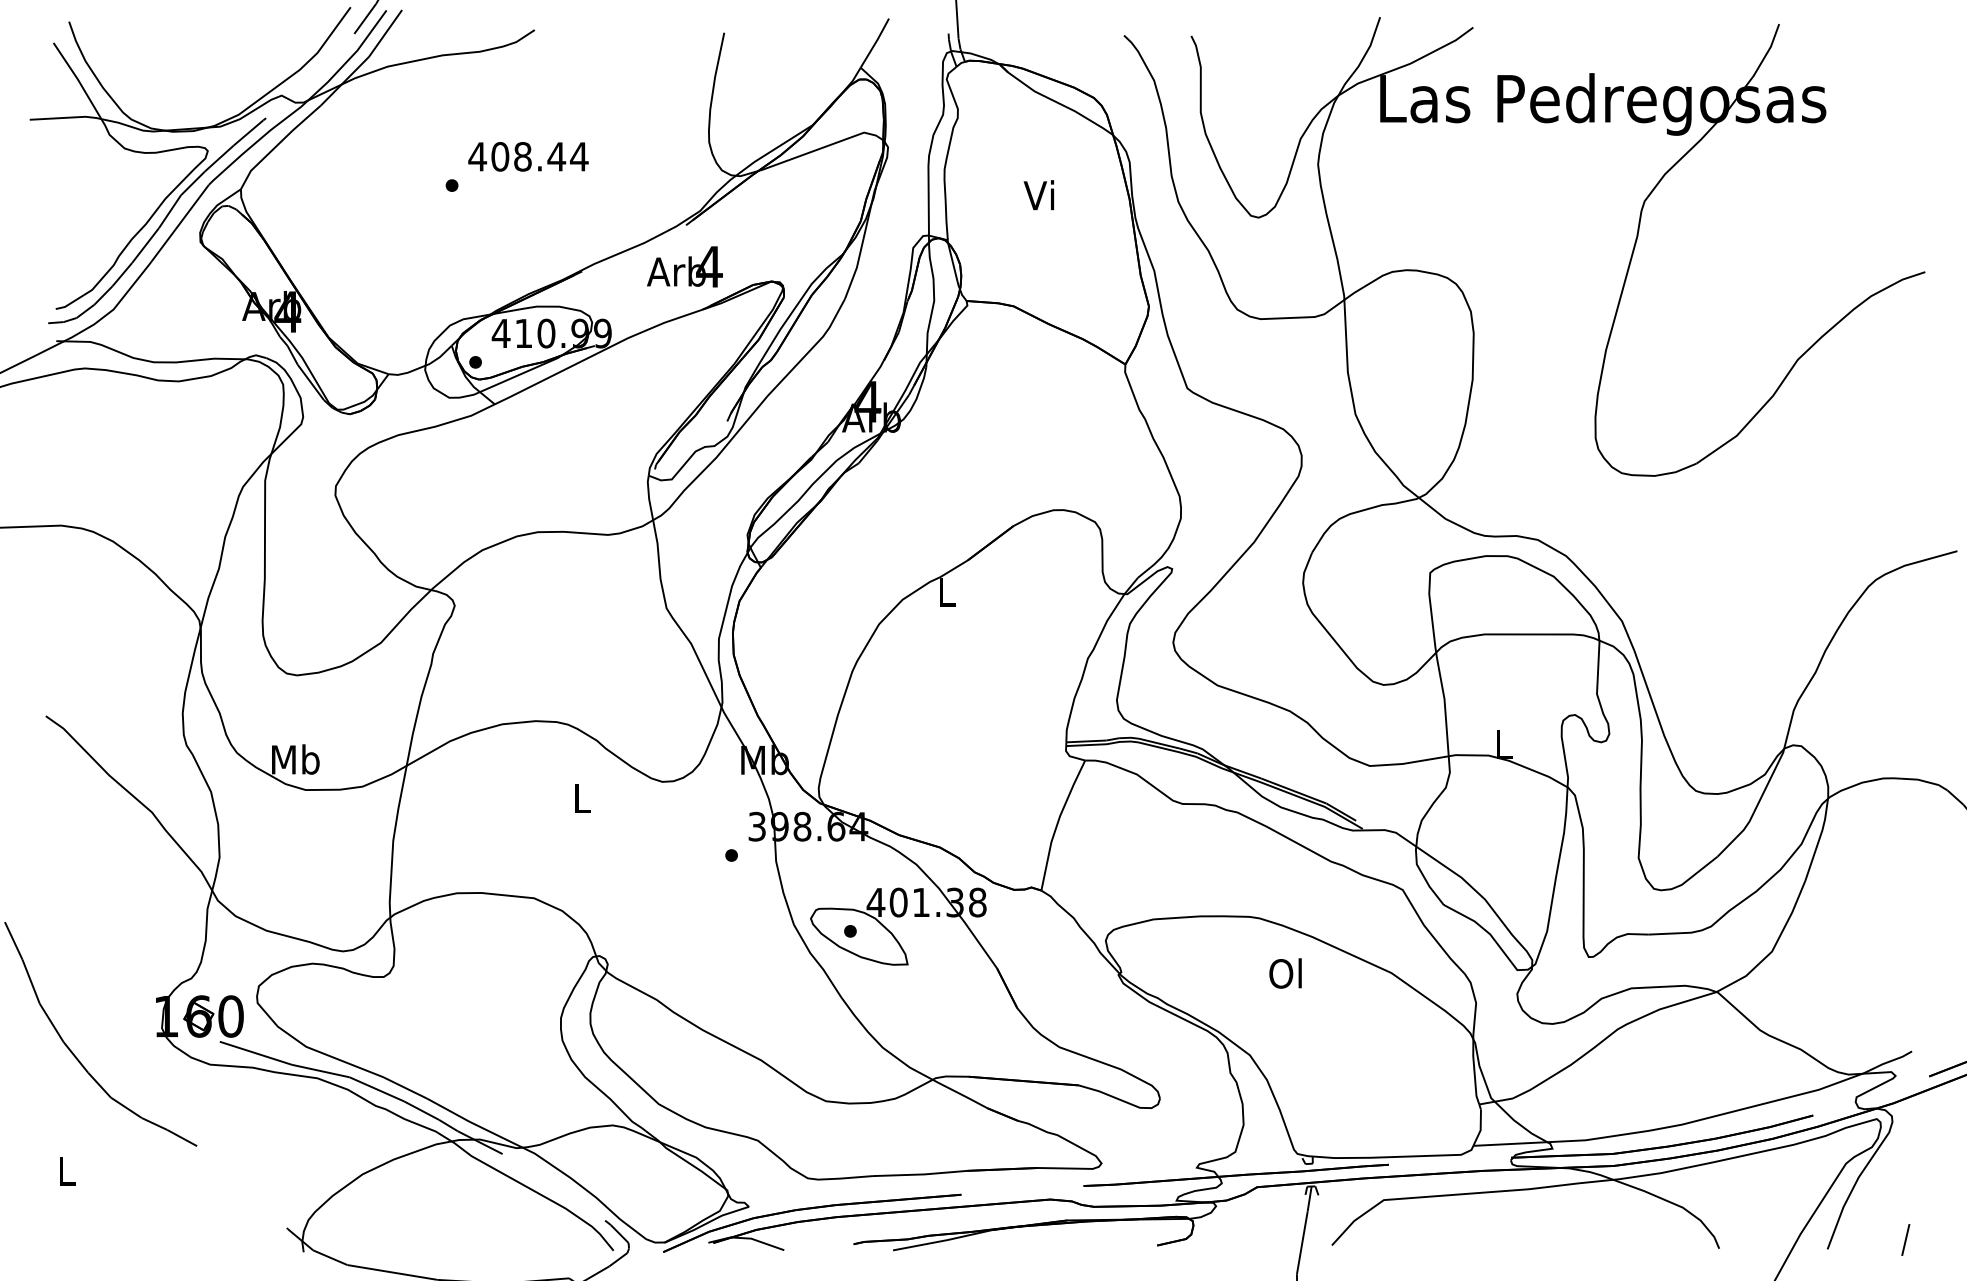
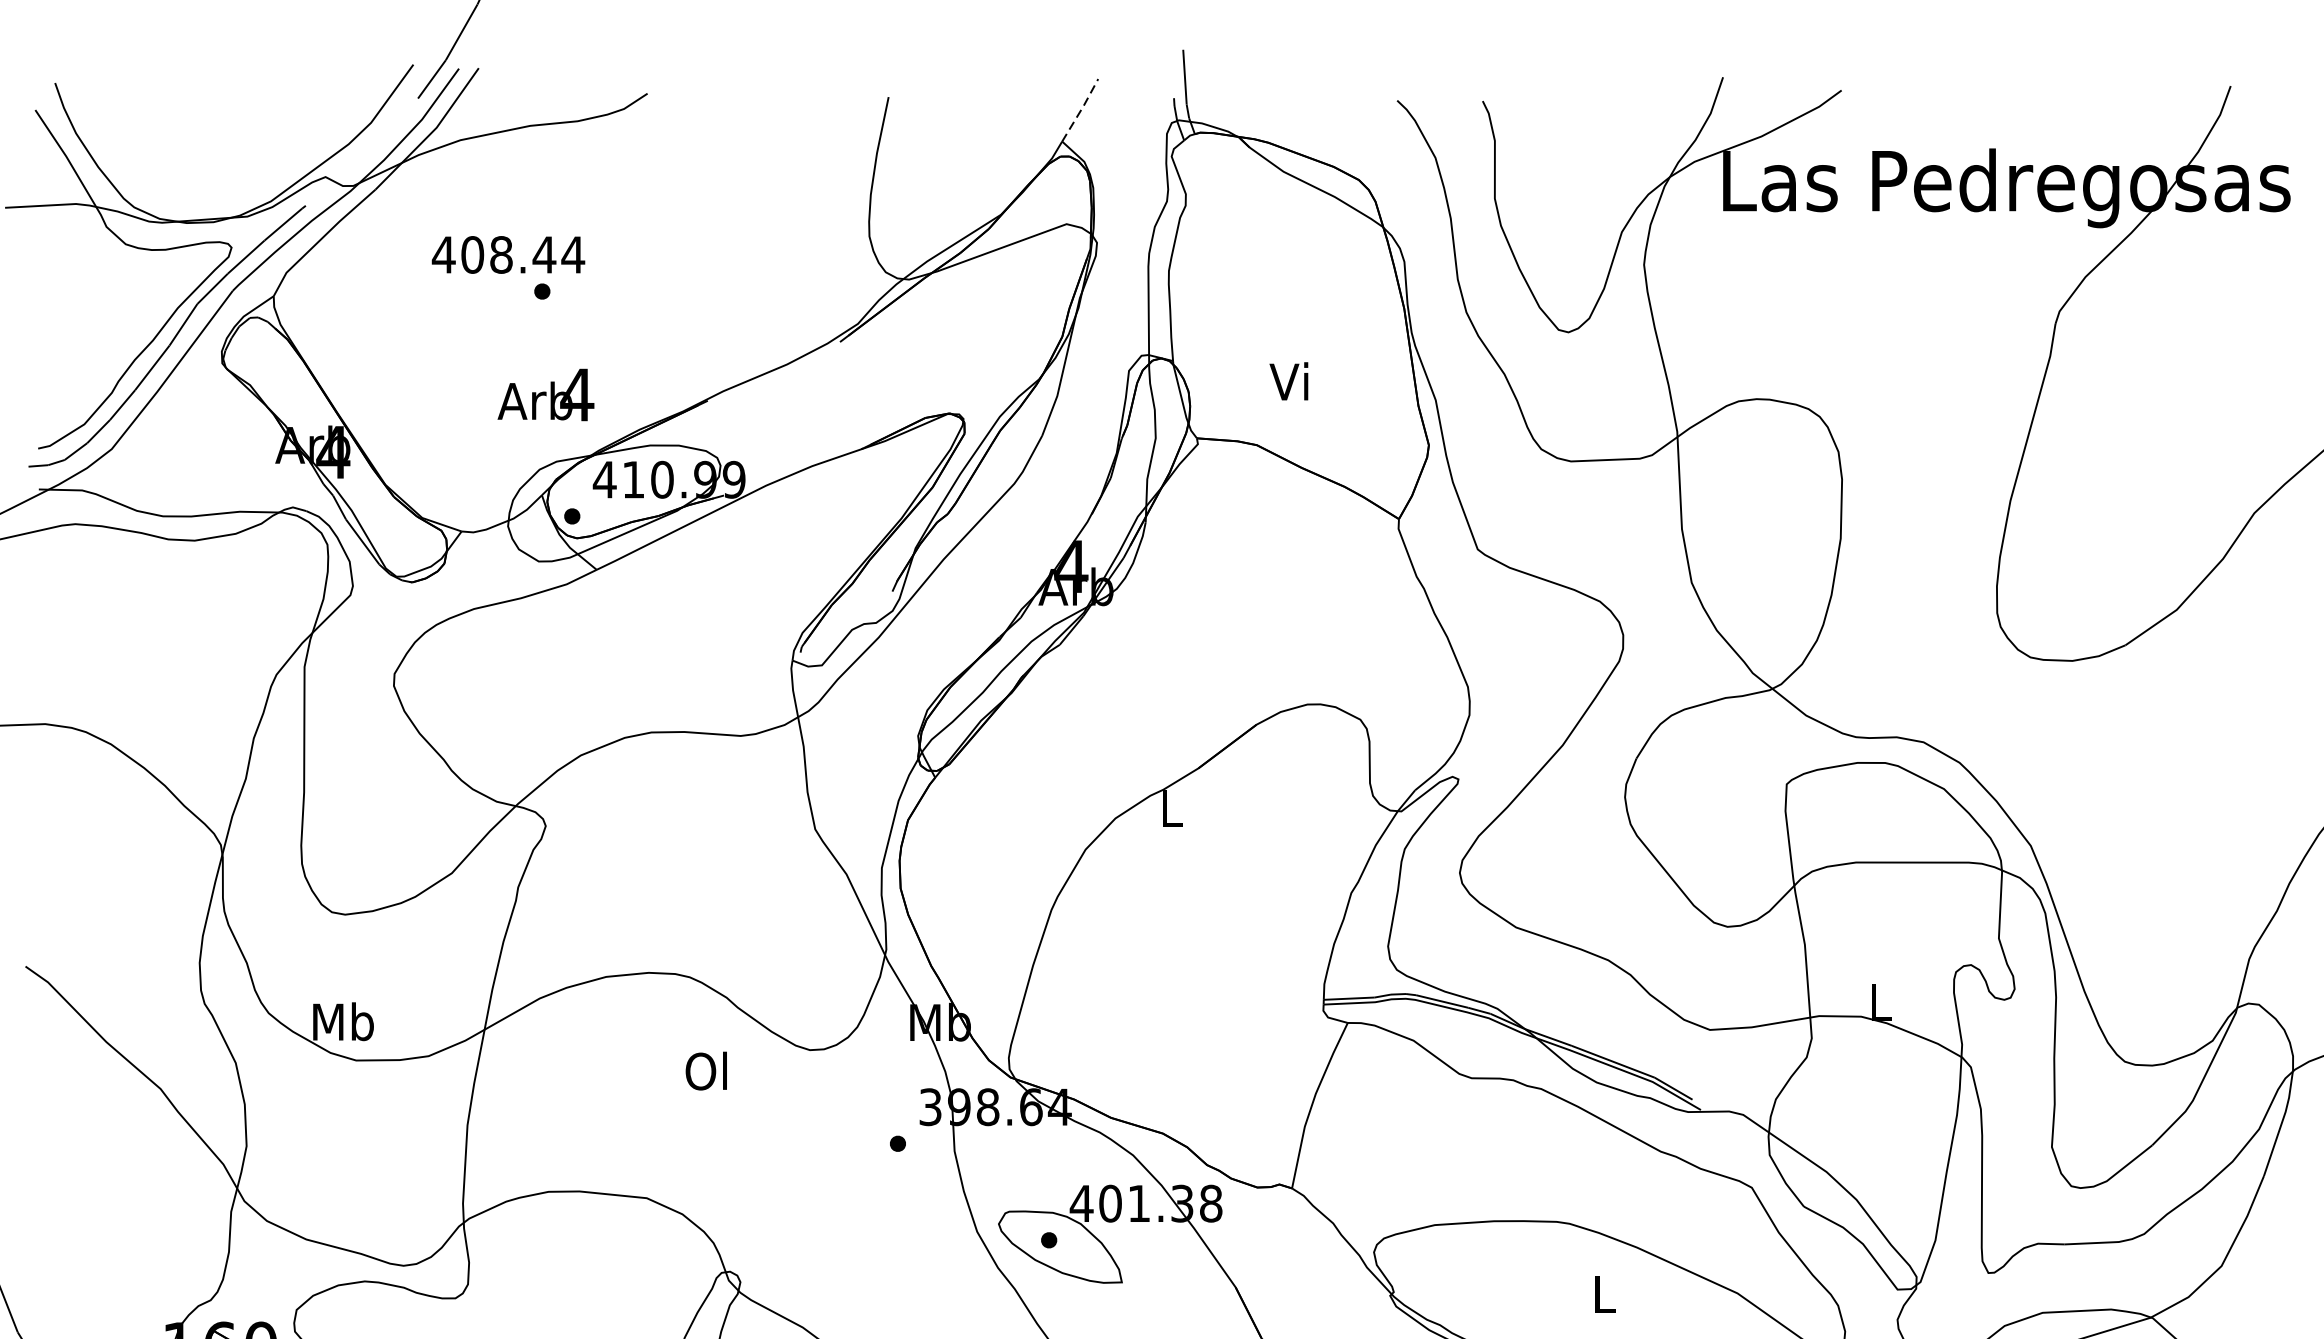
line: (875, 42) -> (1081, 109), solid -> dashed
text: (528, 156) -> (508, 254), moved
text: (1038, 195) -> (1288, 381), moved
text: (684, 266) -> (545, 394), moved
text: (580, 798) -> (705, 1071), L -> Ol
text: (1285, 973) -> (1602, 1293), Ol -> L

